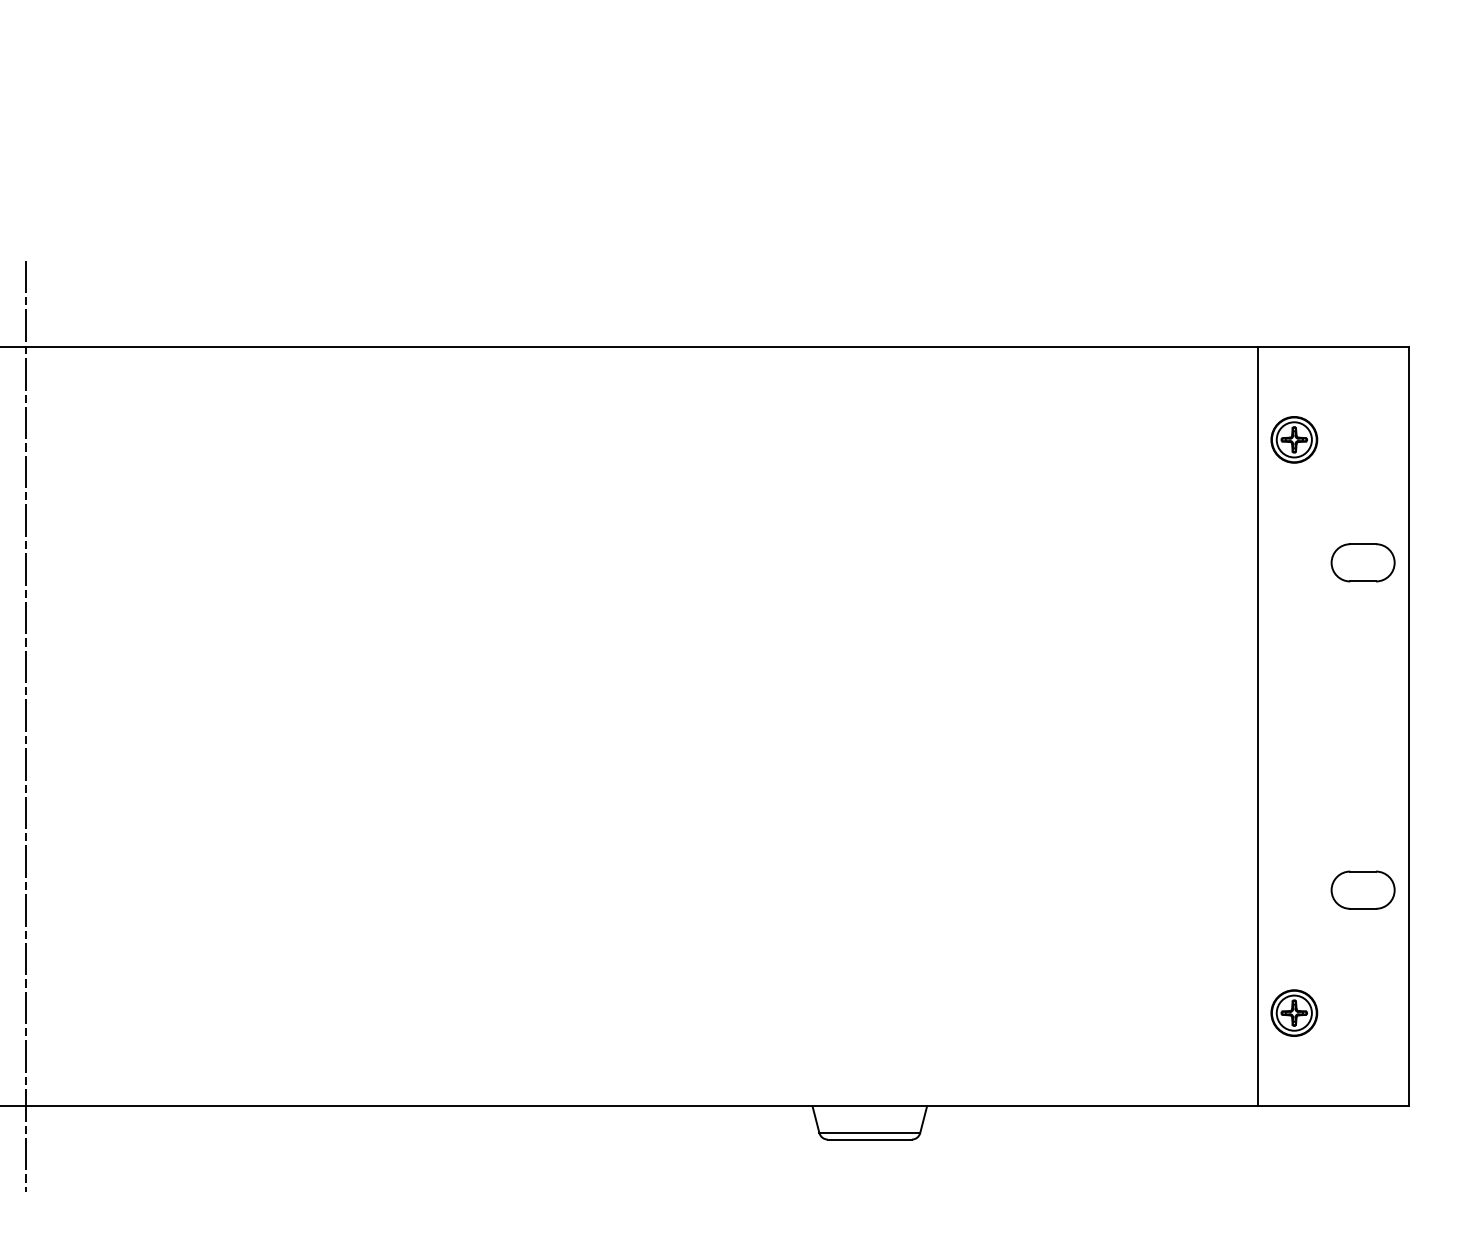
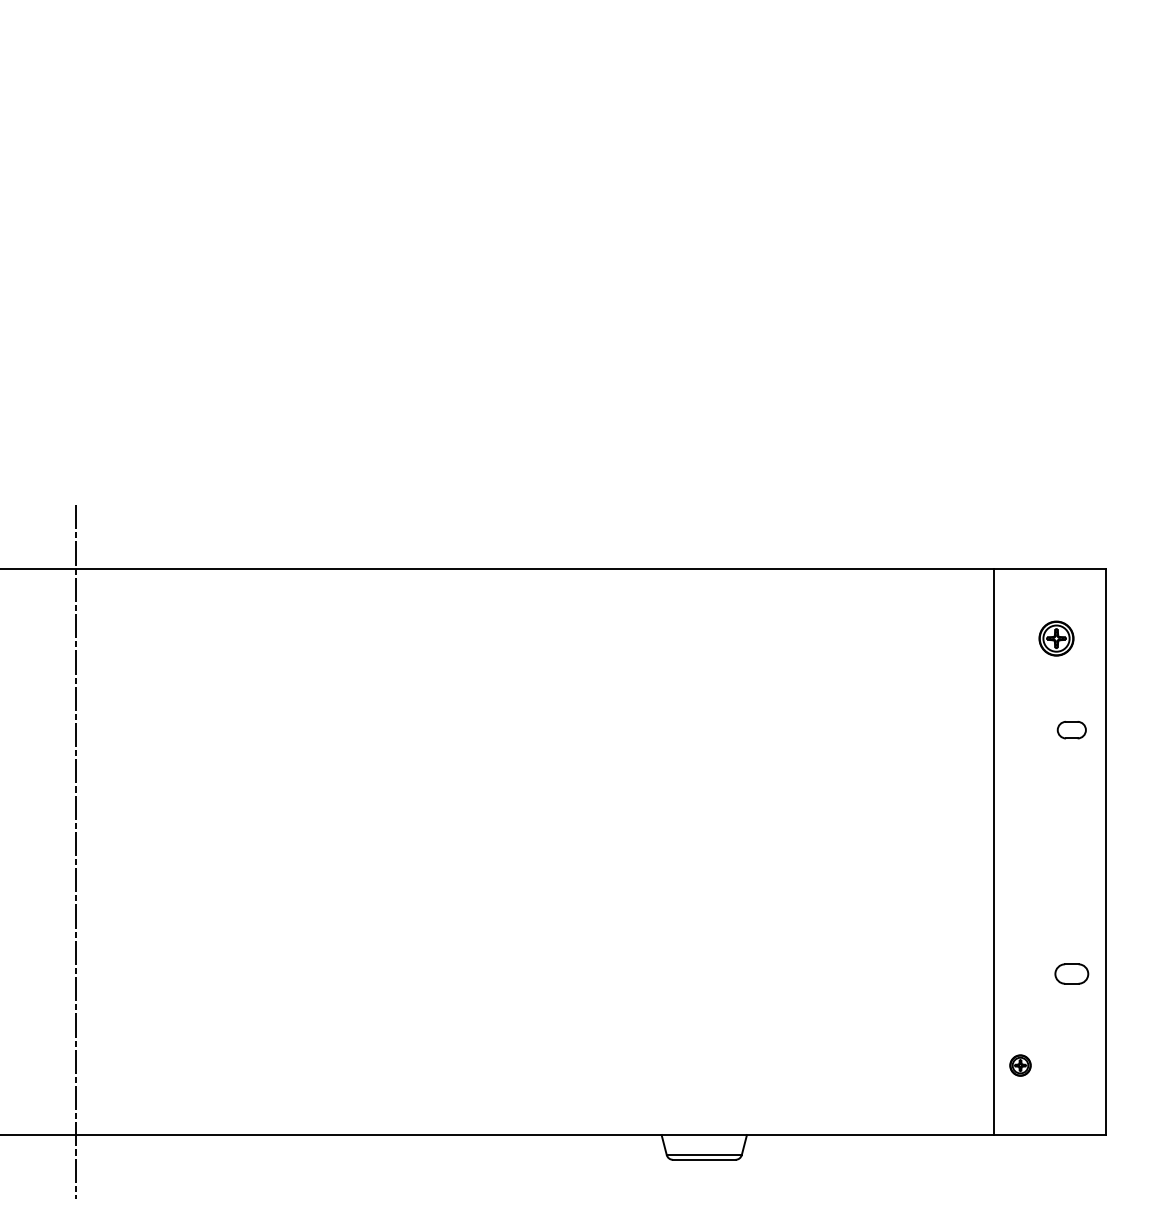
part: (1294, 439) -> (1056, 638), moved
part: (1362, 561) -> (1071, 729), size x0.6
part: (1362, 889) -> (1071, 973), size x0.7
part: (1294, 1012) -> (1020, 1065), size x0.6

